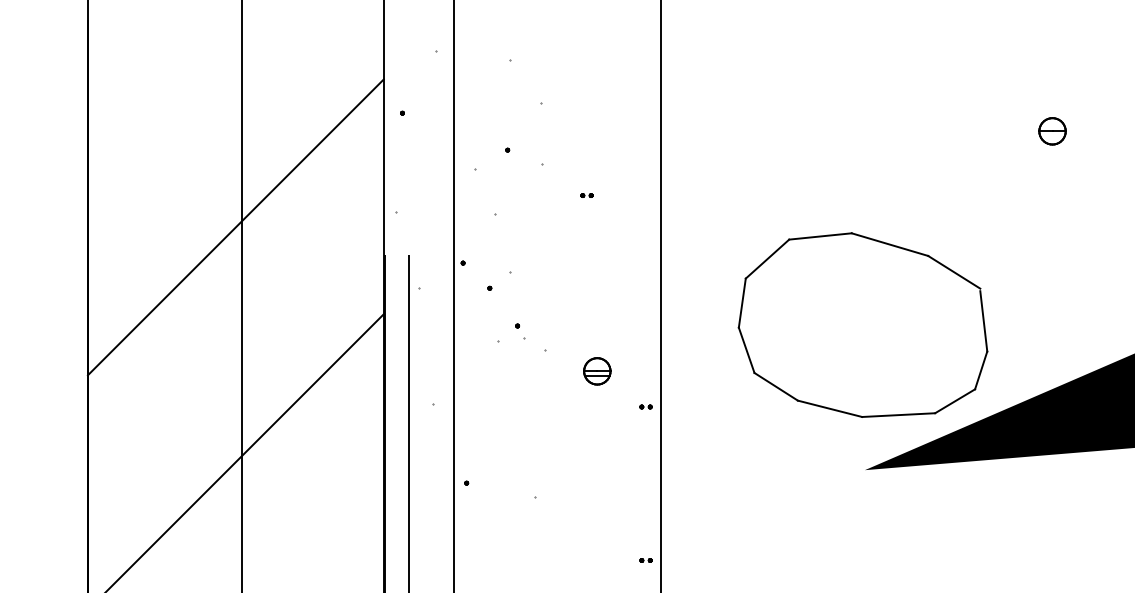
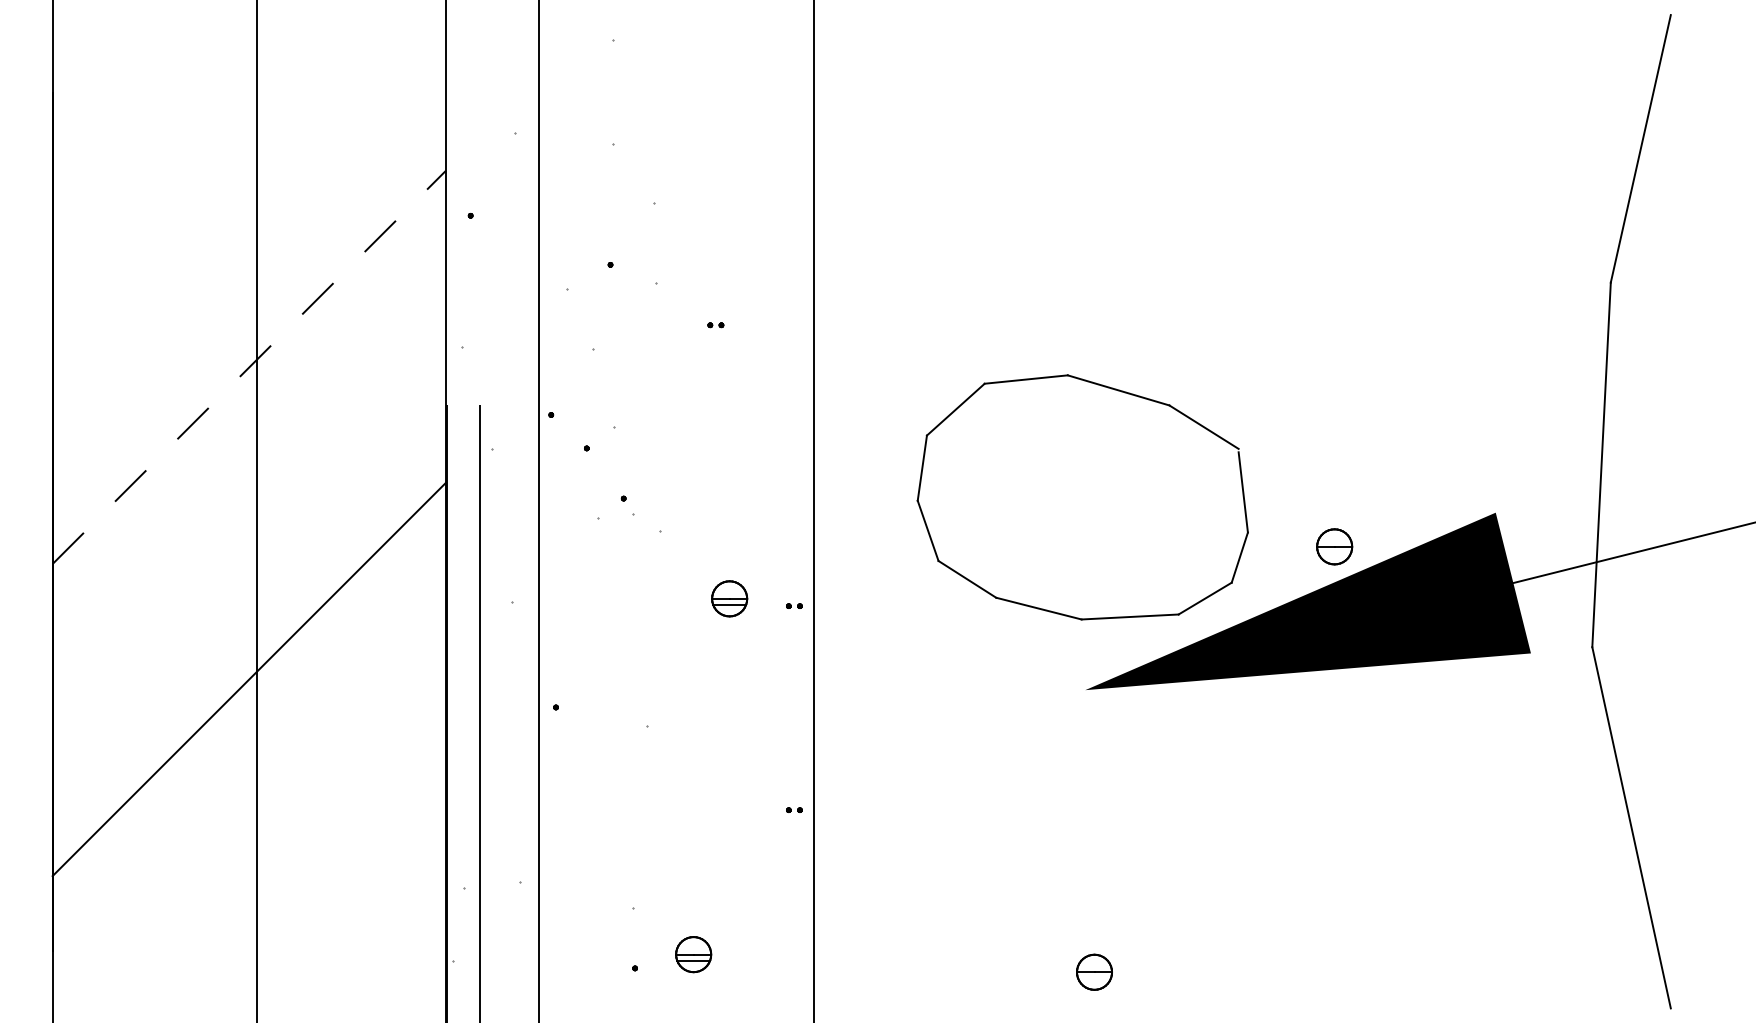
part: (1052, 131) -> (1334, 546), moved
line: (236, 227) -> (249, 367), solid -> dashed
part: (597, 371) -> (729, 598), moved

